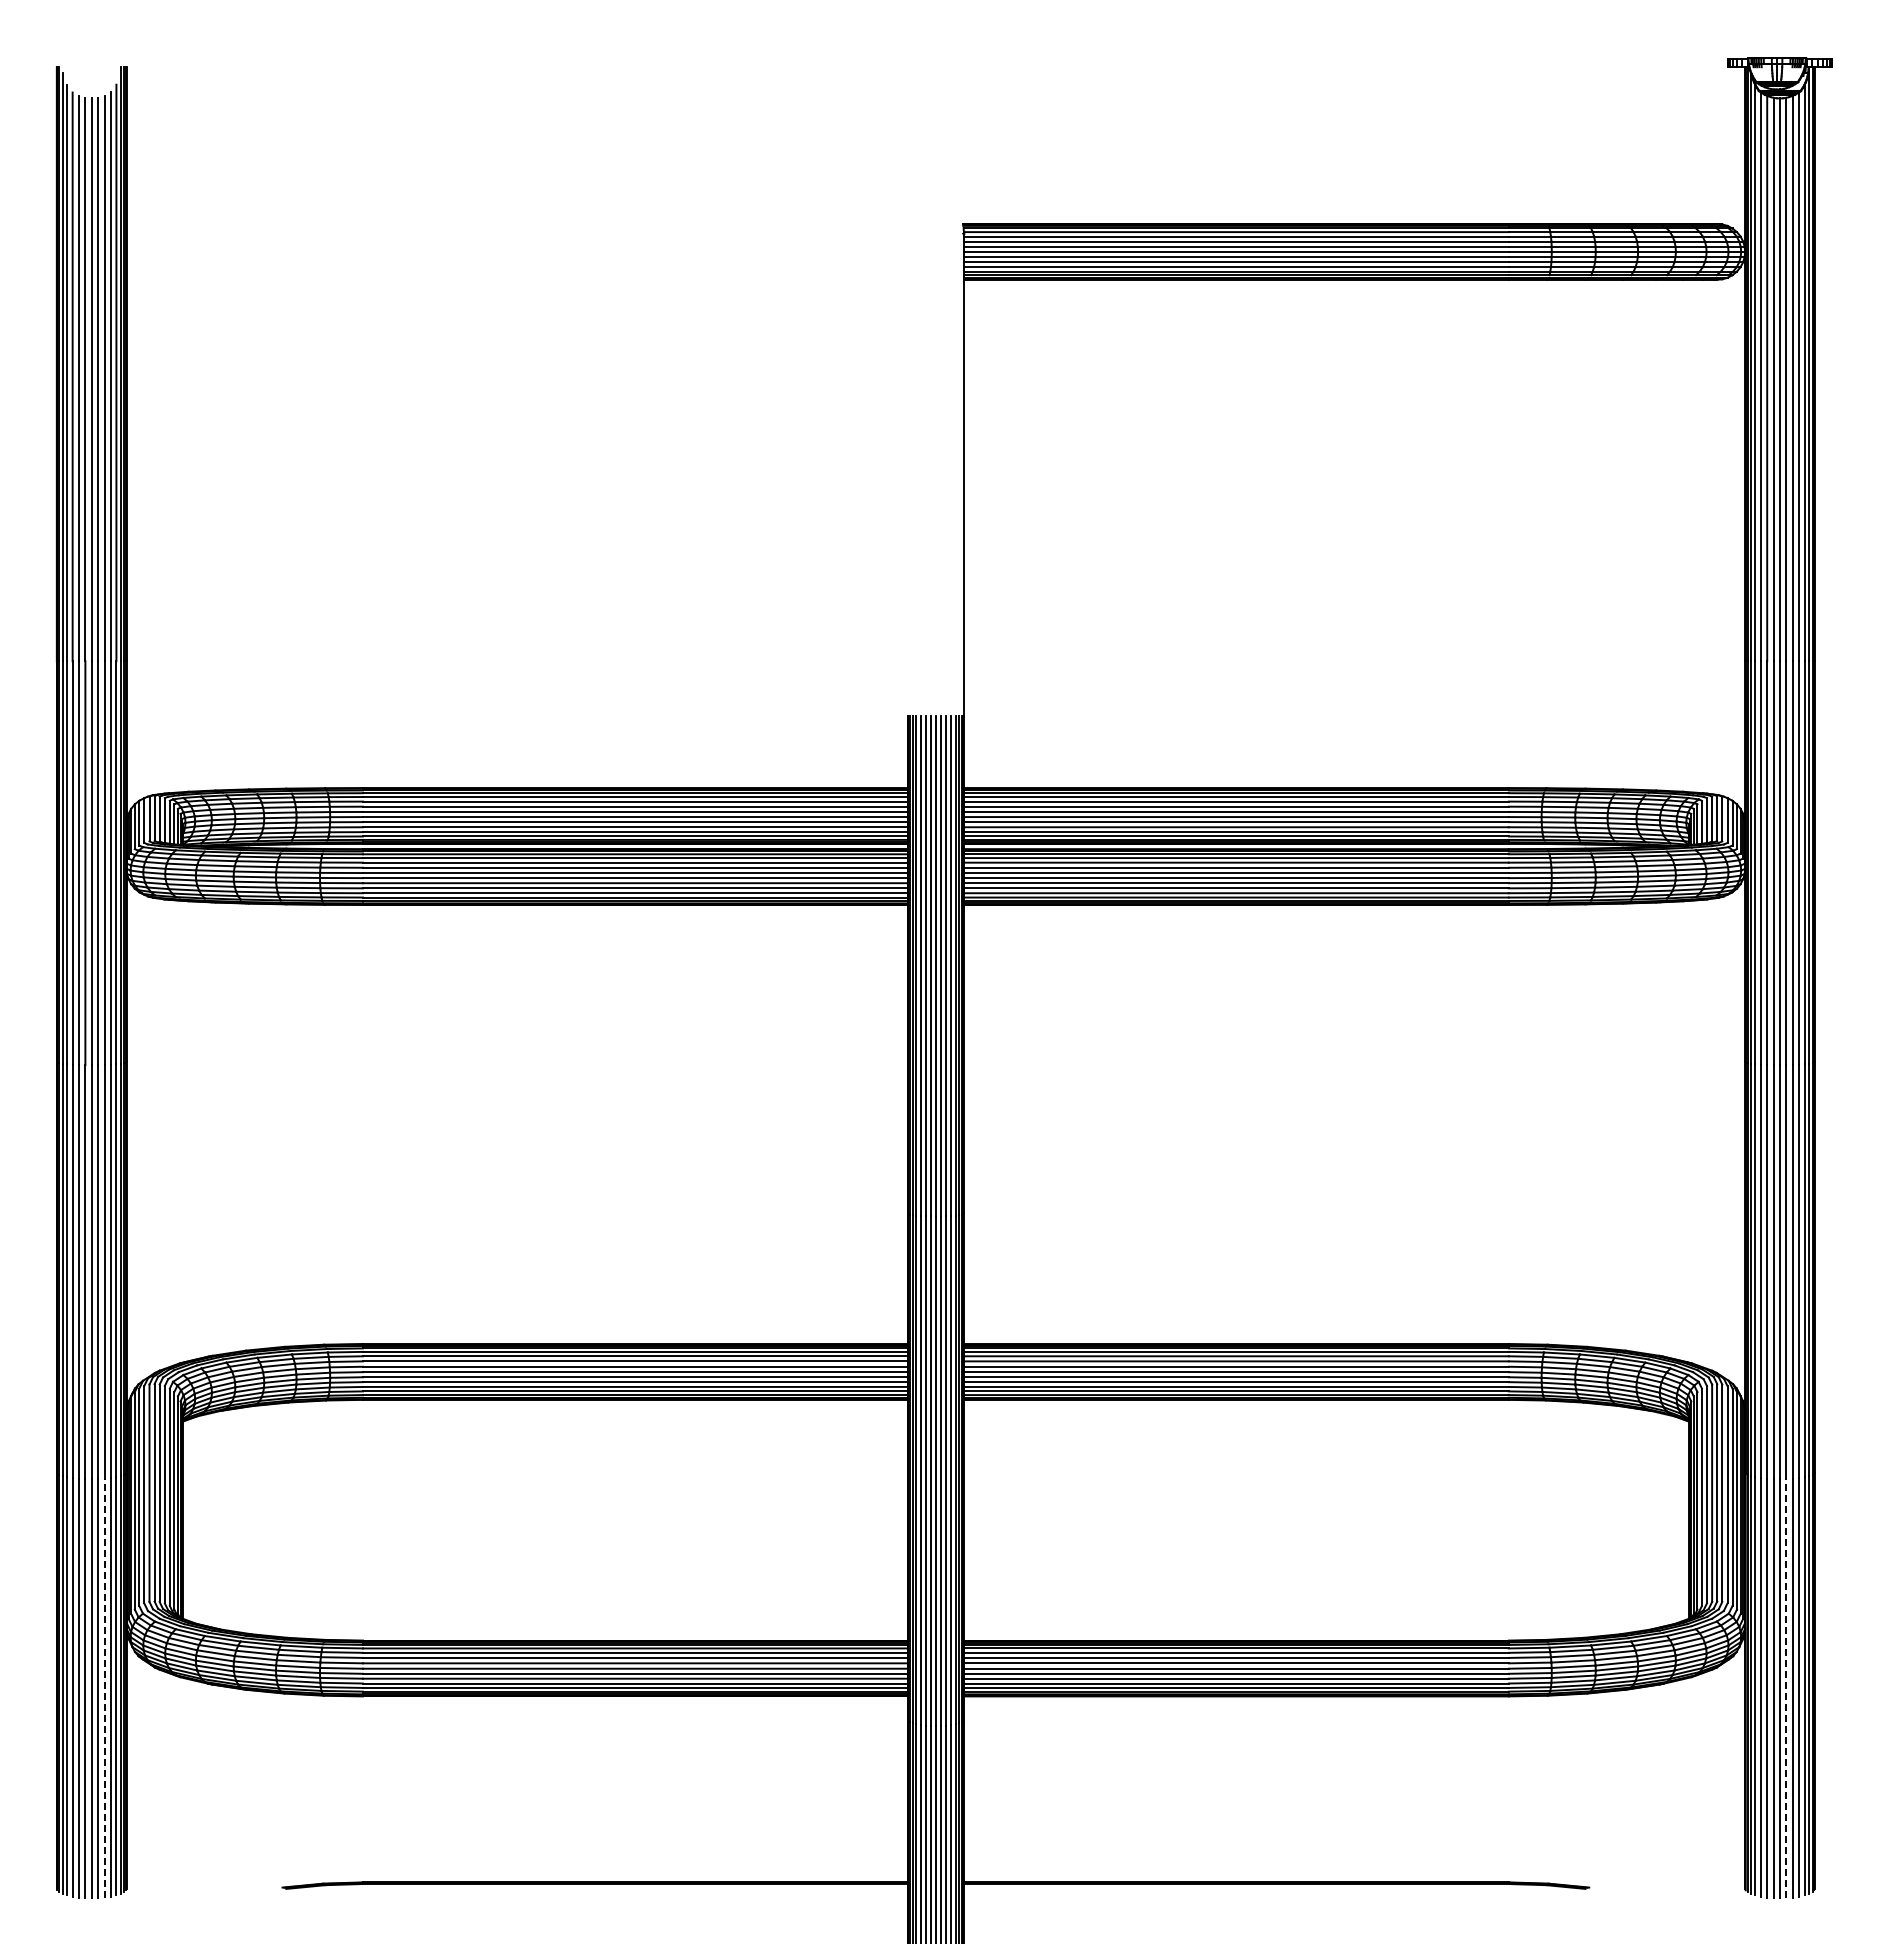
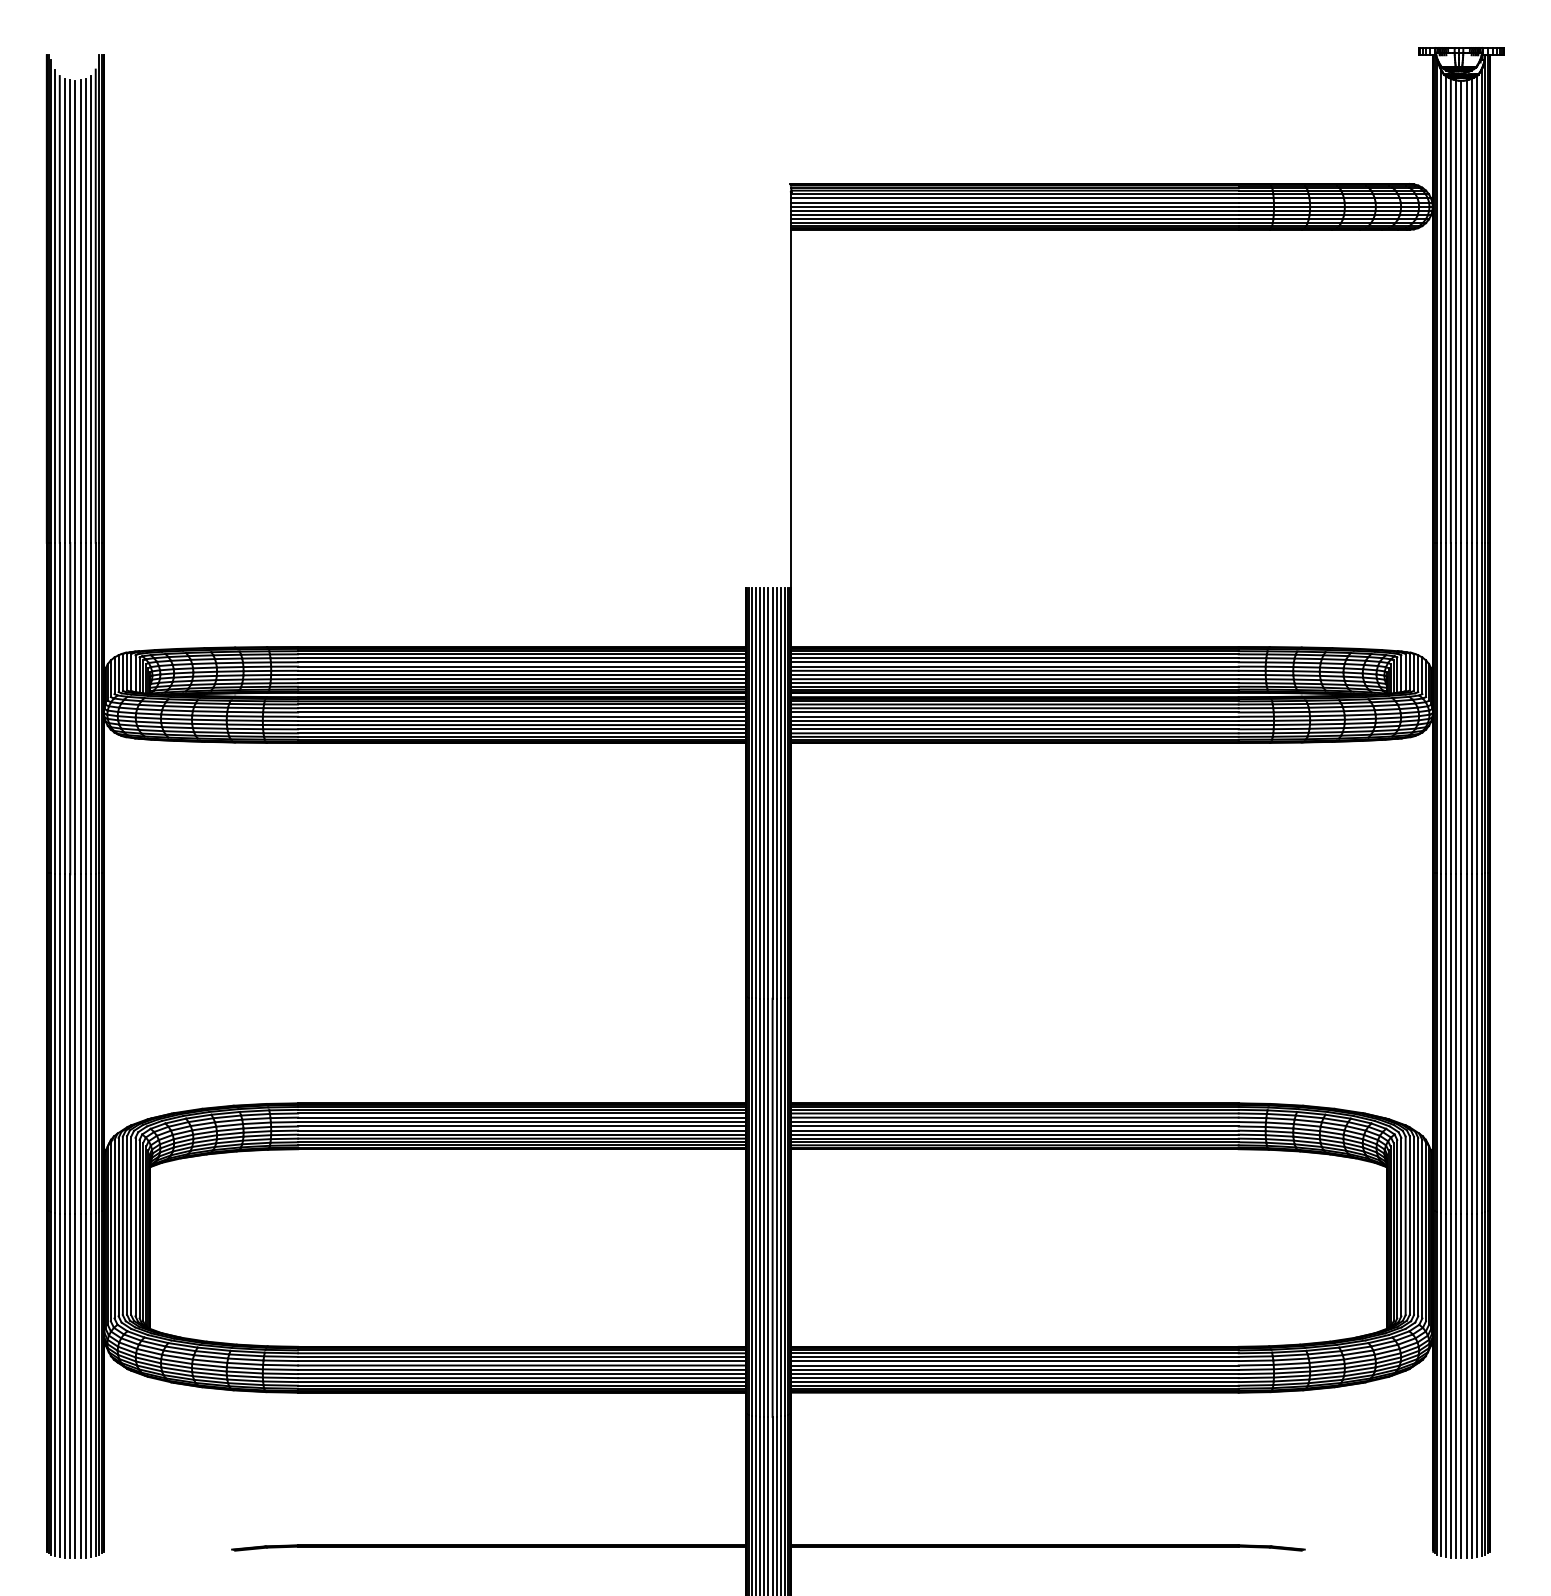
line: (104, 1687) -> (85, 1385), dashed -> solid
line: (1786, 1688) -> (1466, 1386), dashed -> solid

